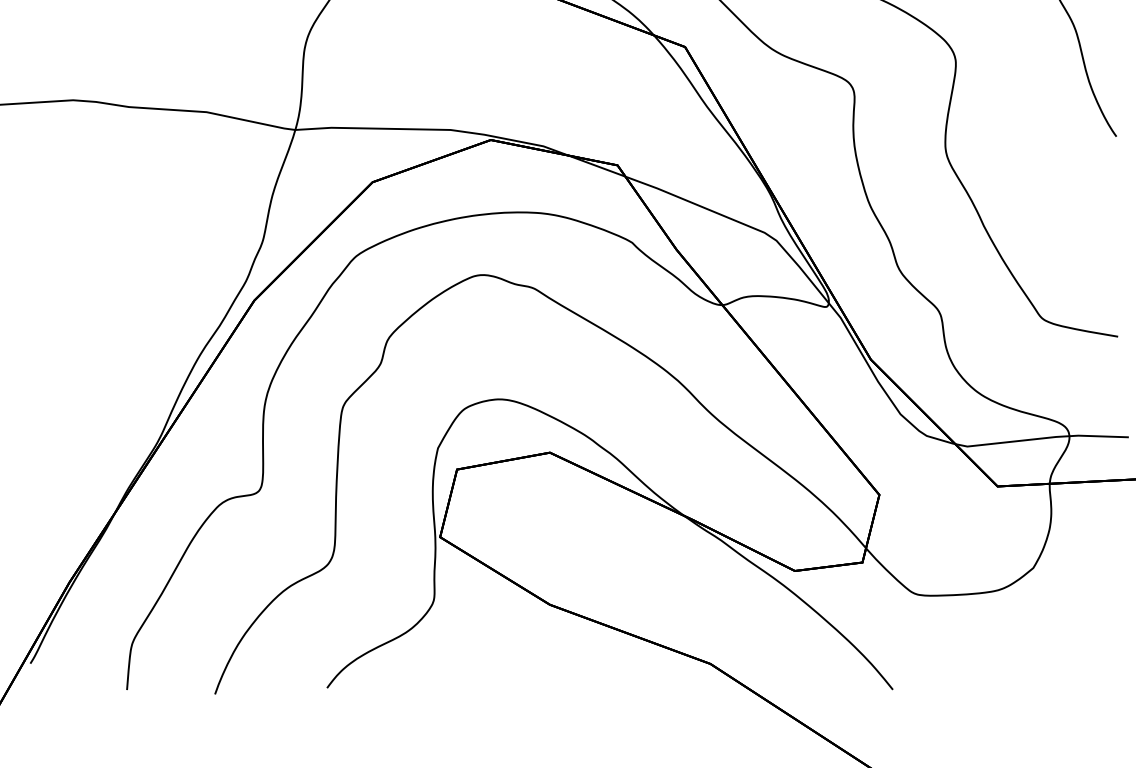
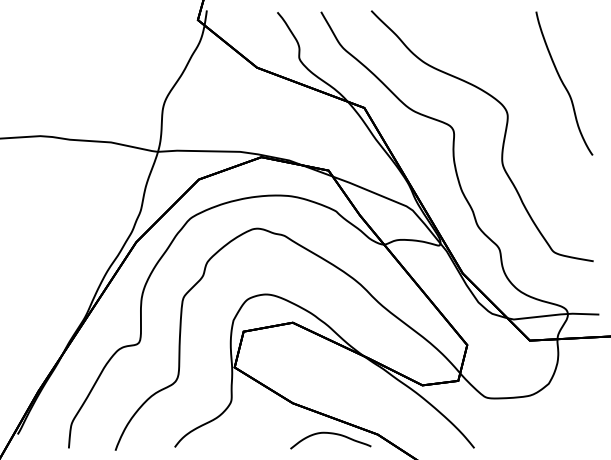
curve: (621, 663) -> (330, 434), added

